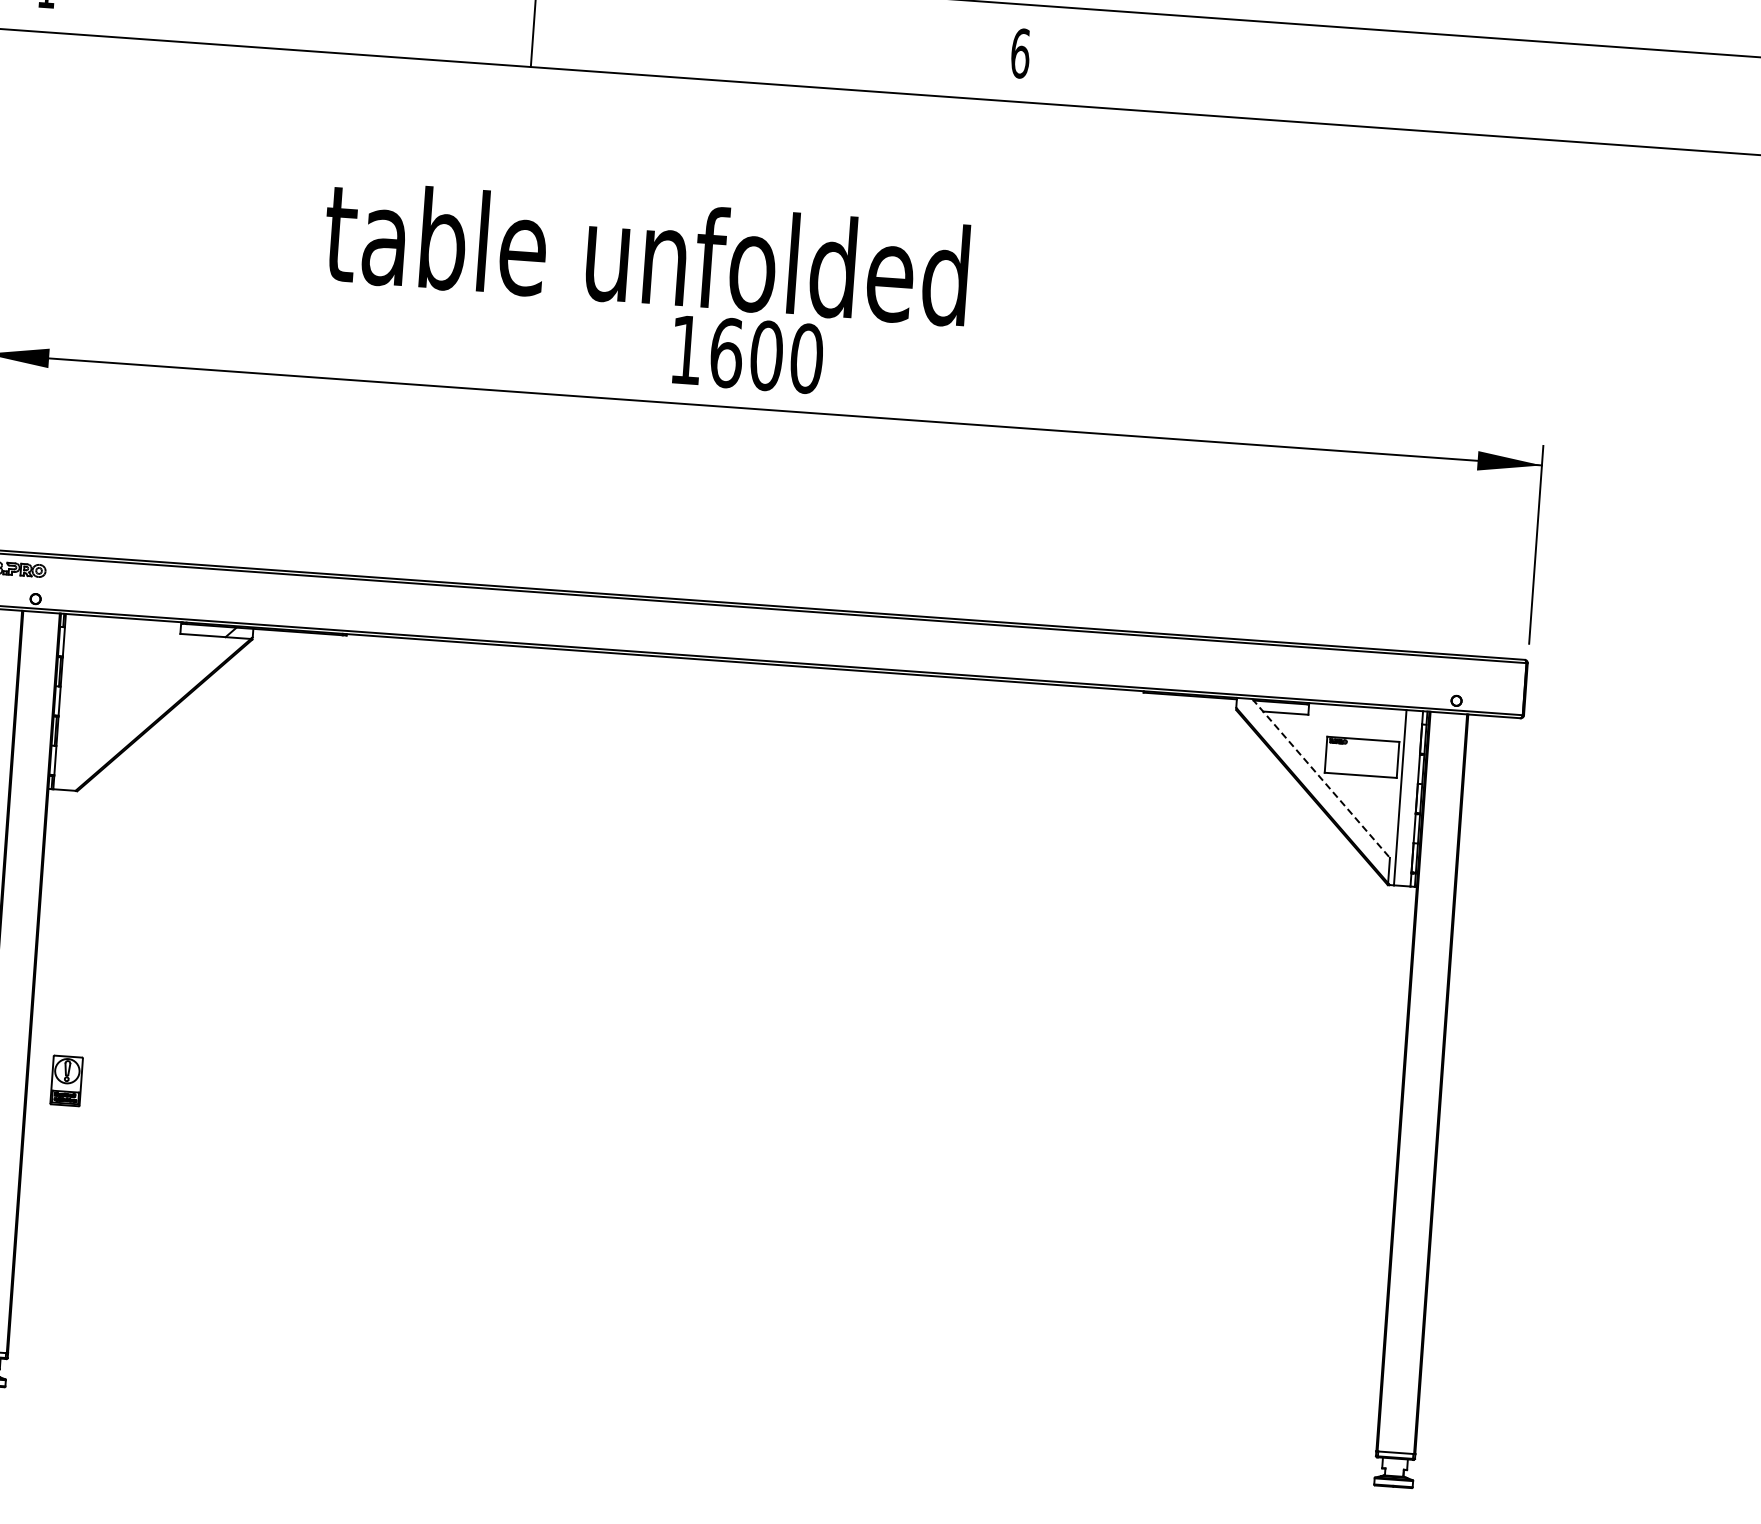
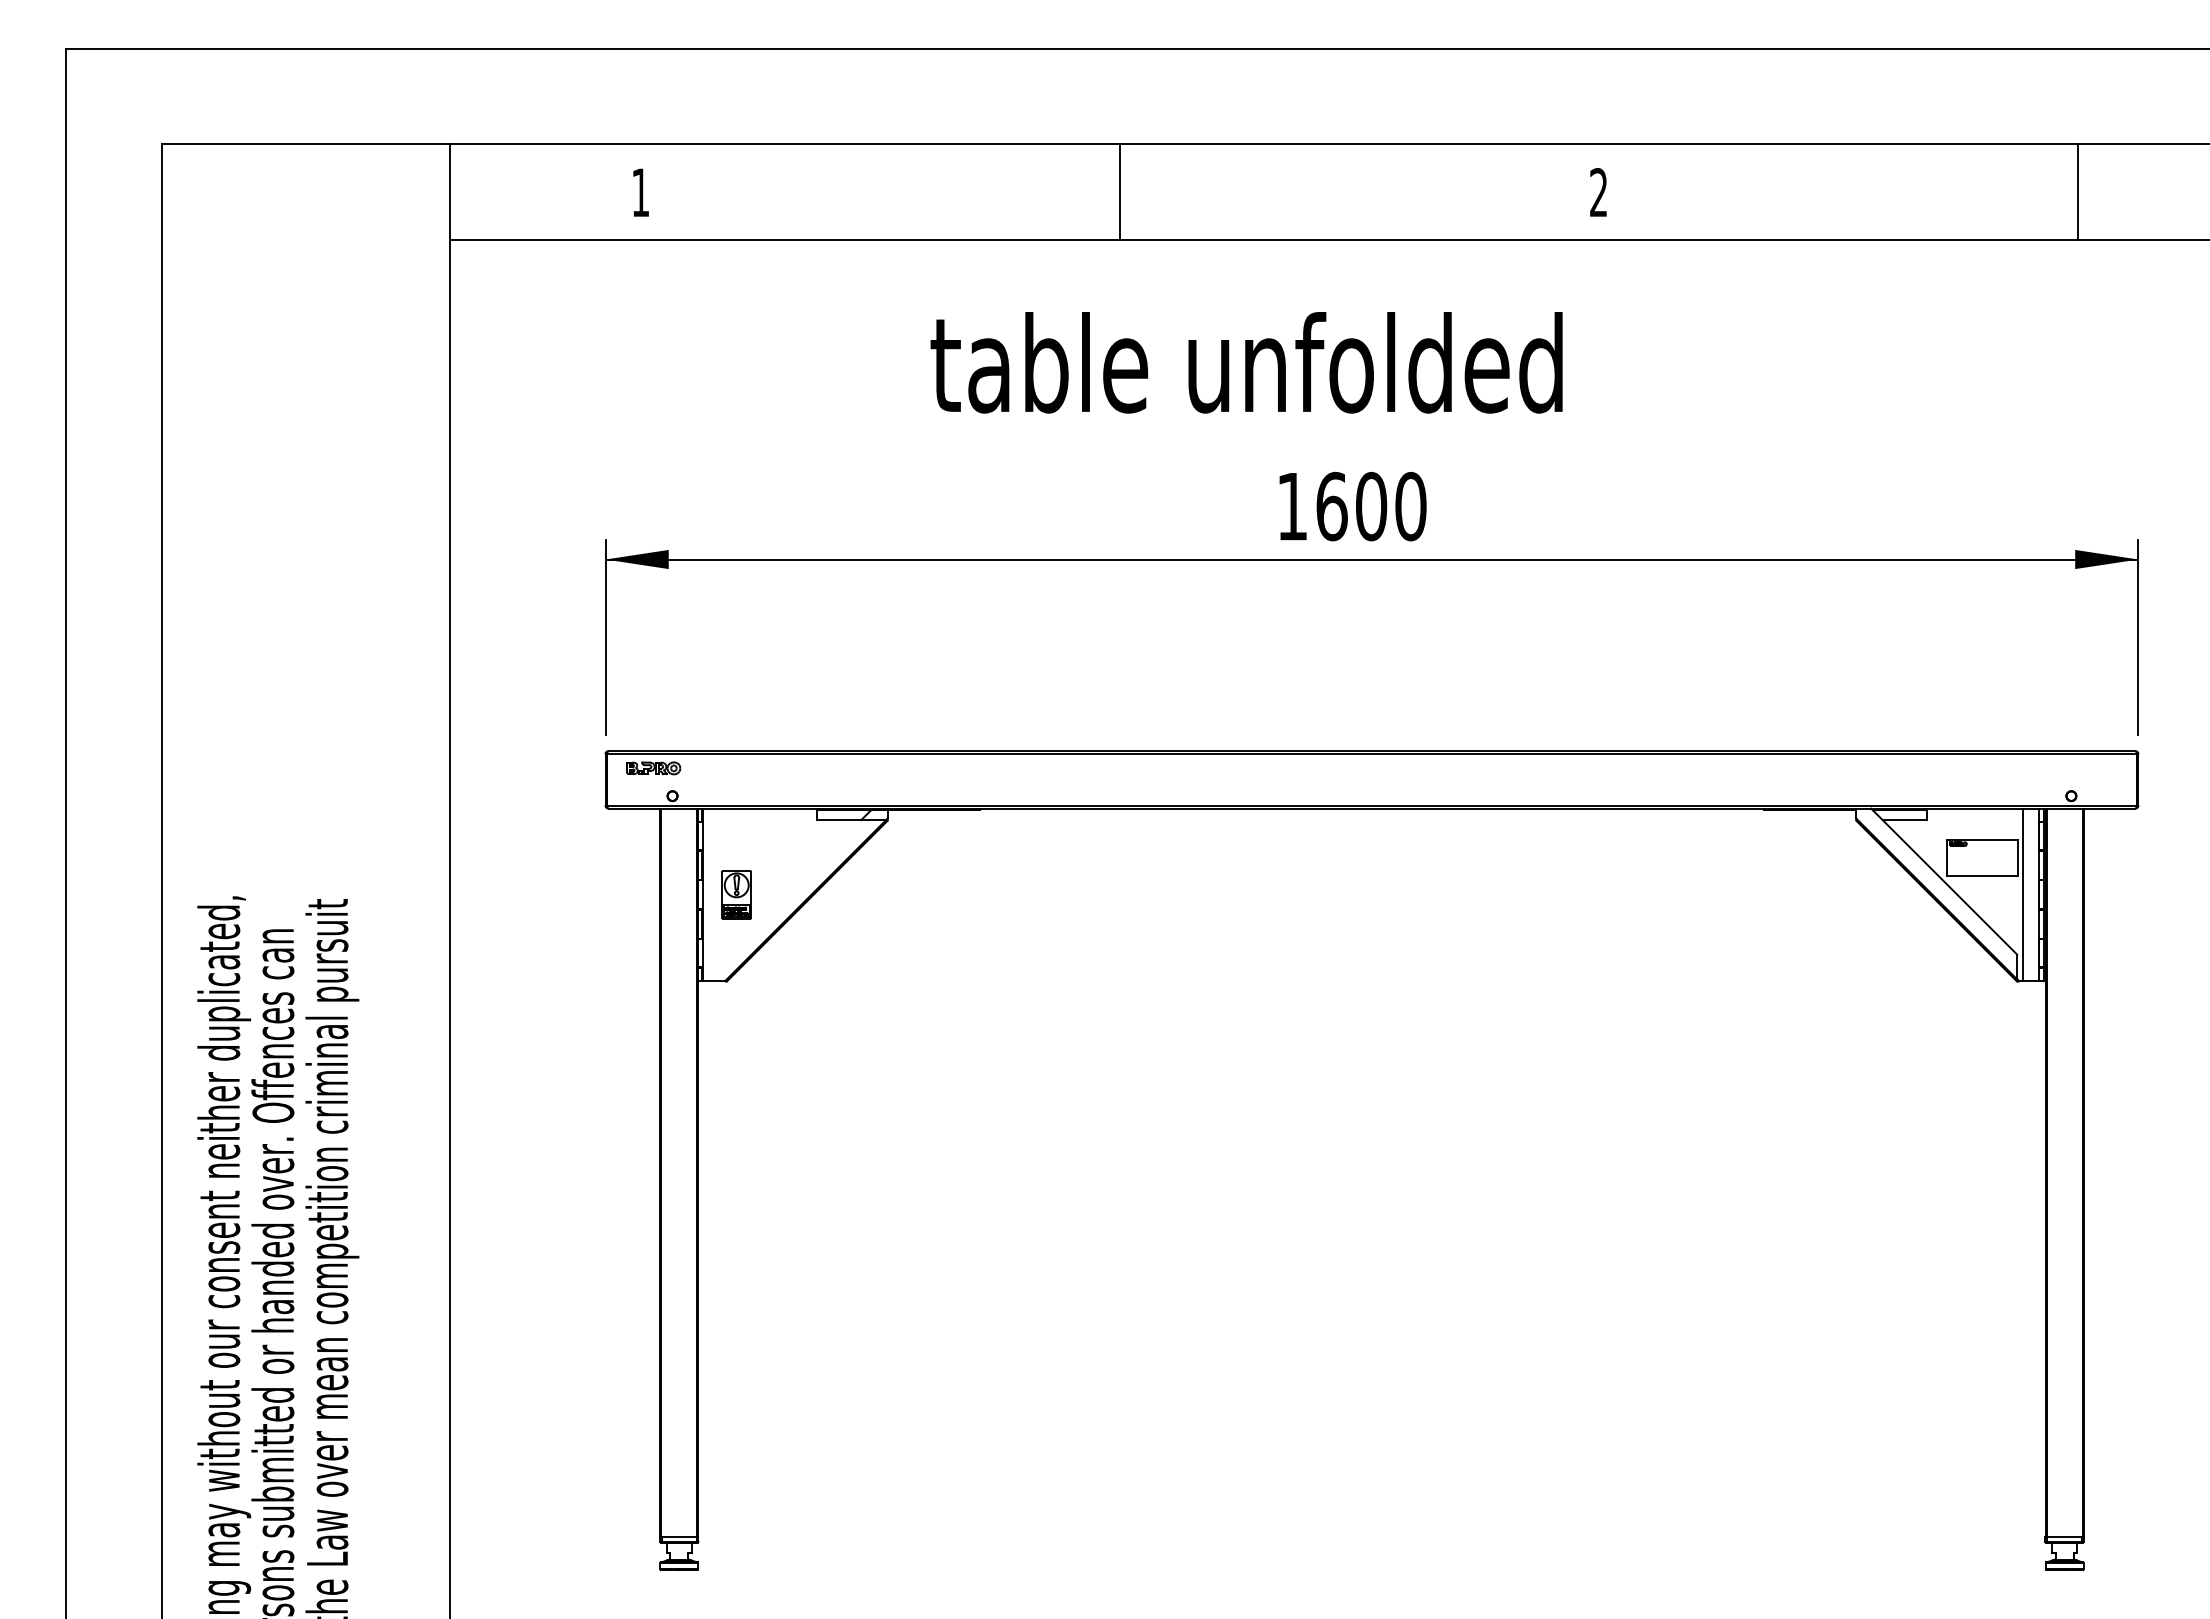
text: (1020, 53) -> (1598, 192), 6 -> 2
line: (1507, 88) -> (2078, 192), added
text: (646, 253) -> (1246, 362), moved
line: (1321, 778) -> (1944, 881), dashed -> solid
part: (66, 1080) -> (736, 894), moved

